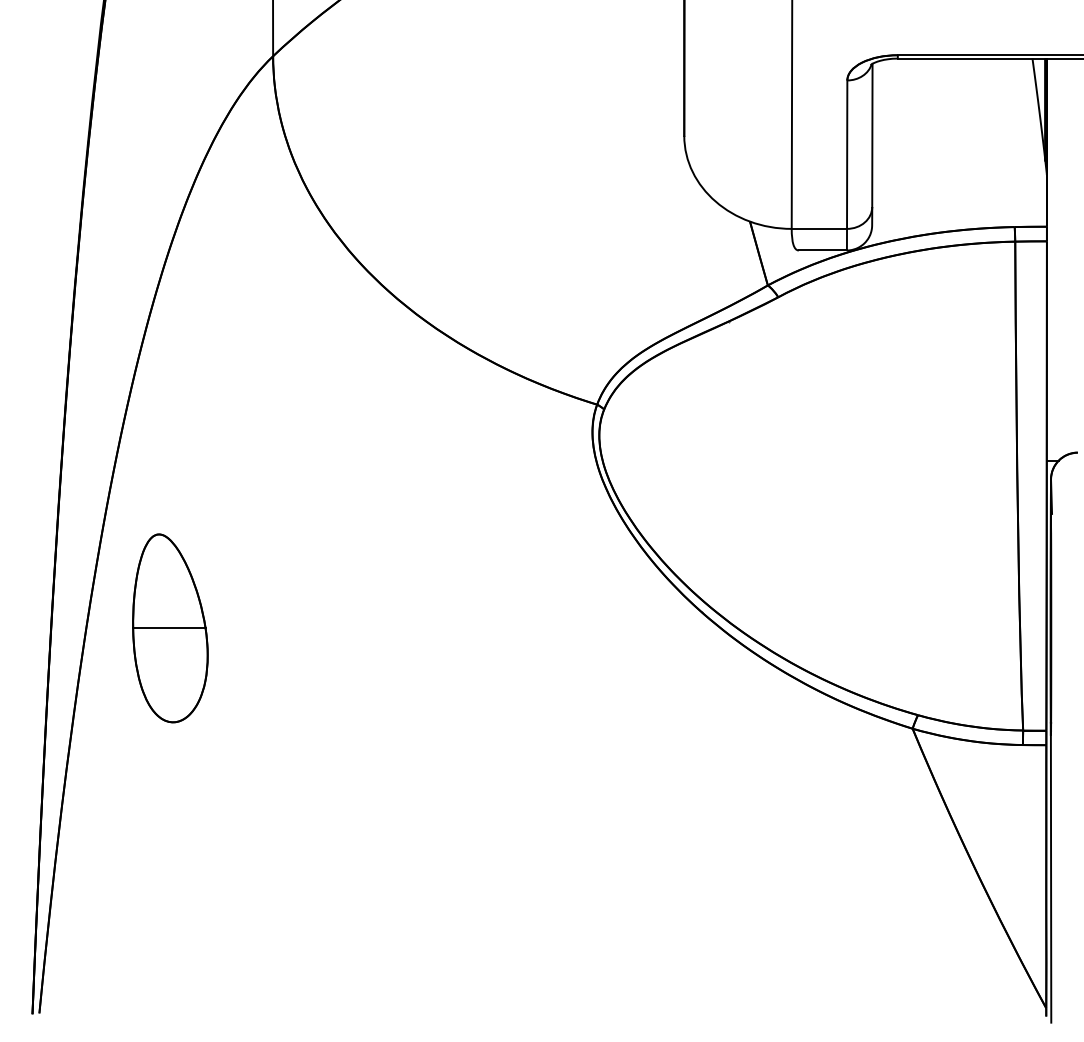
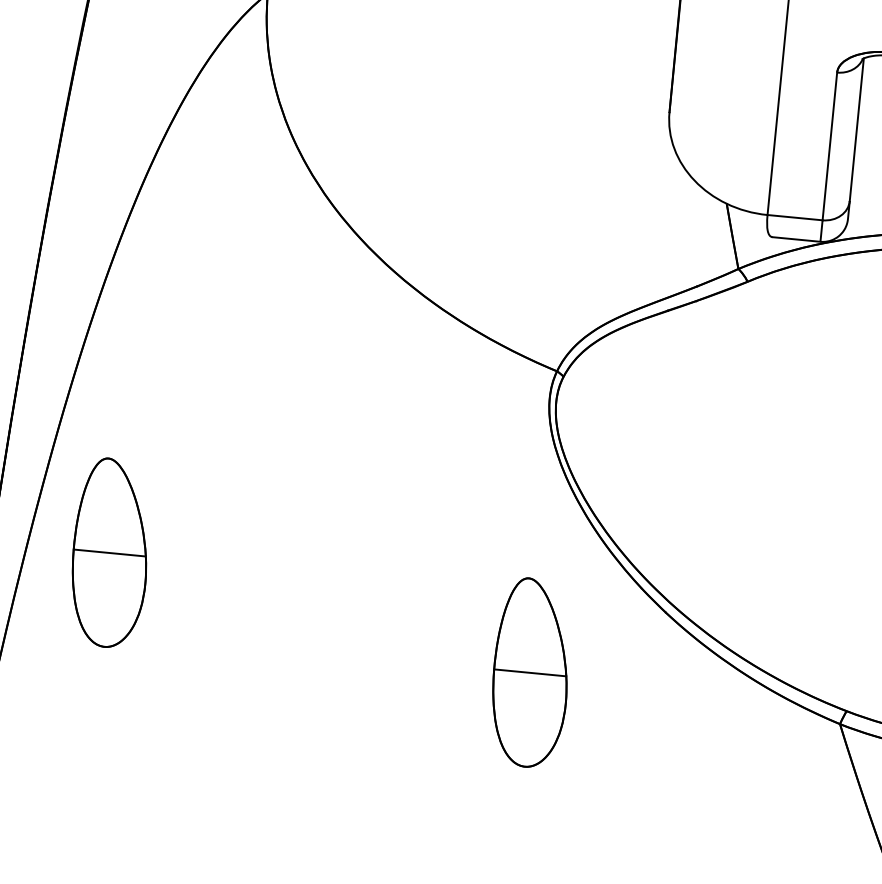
part: (600, 707) -> (531, 673), added

